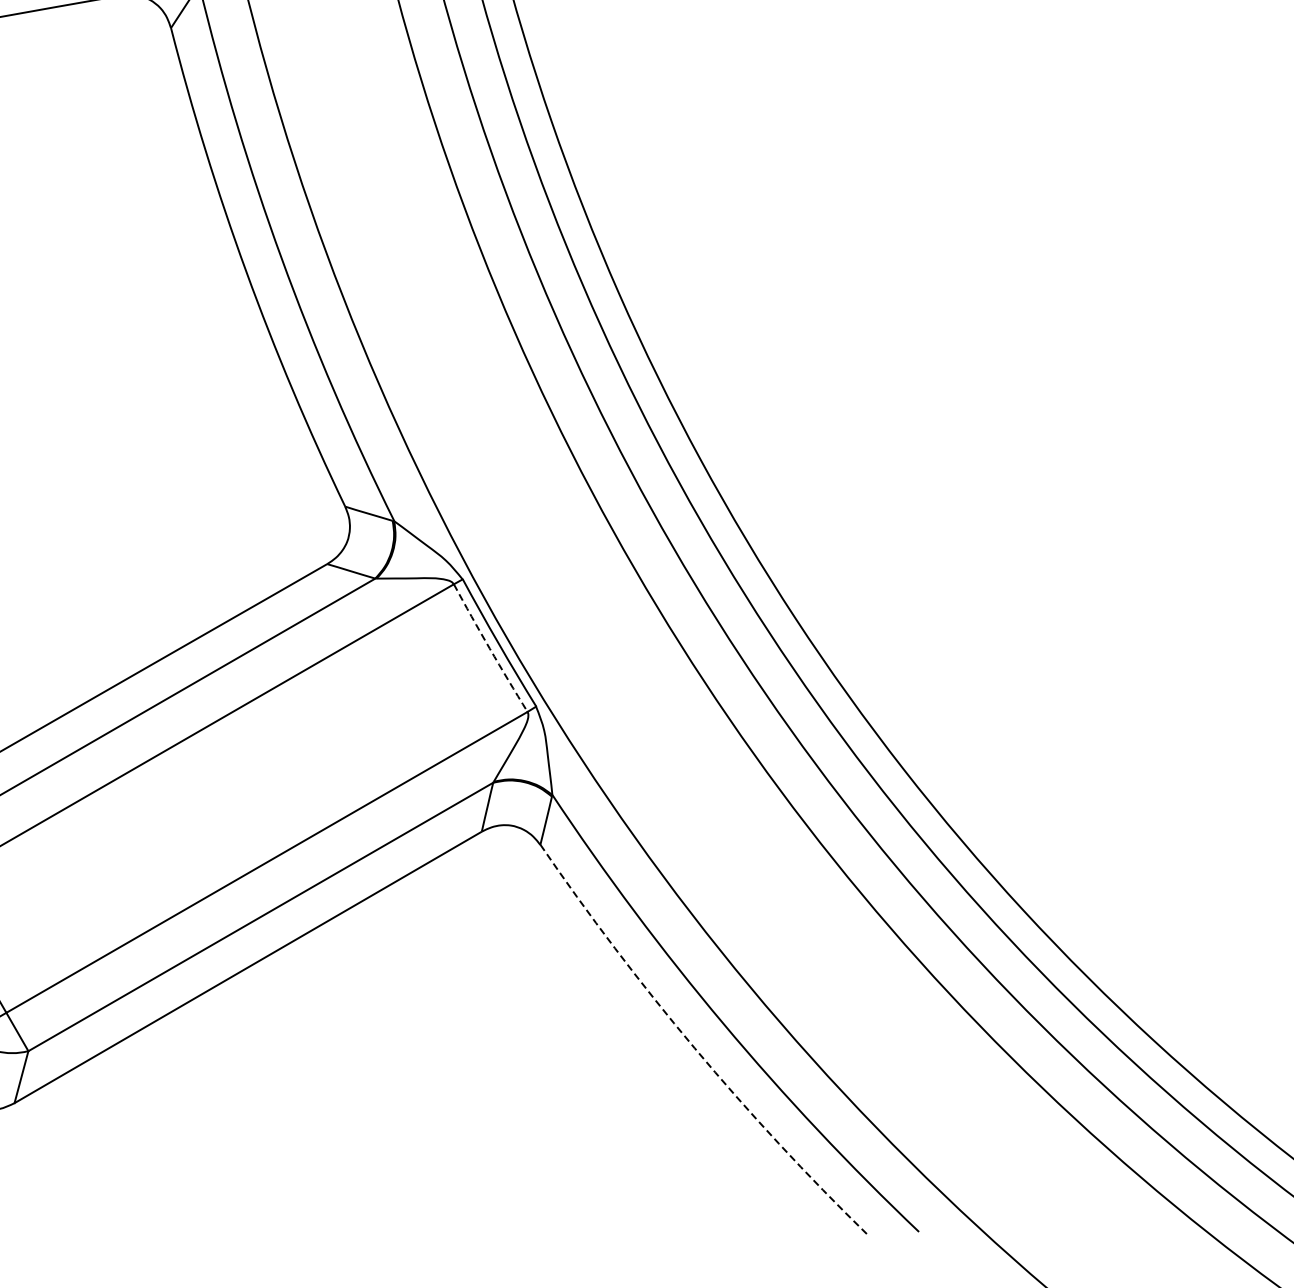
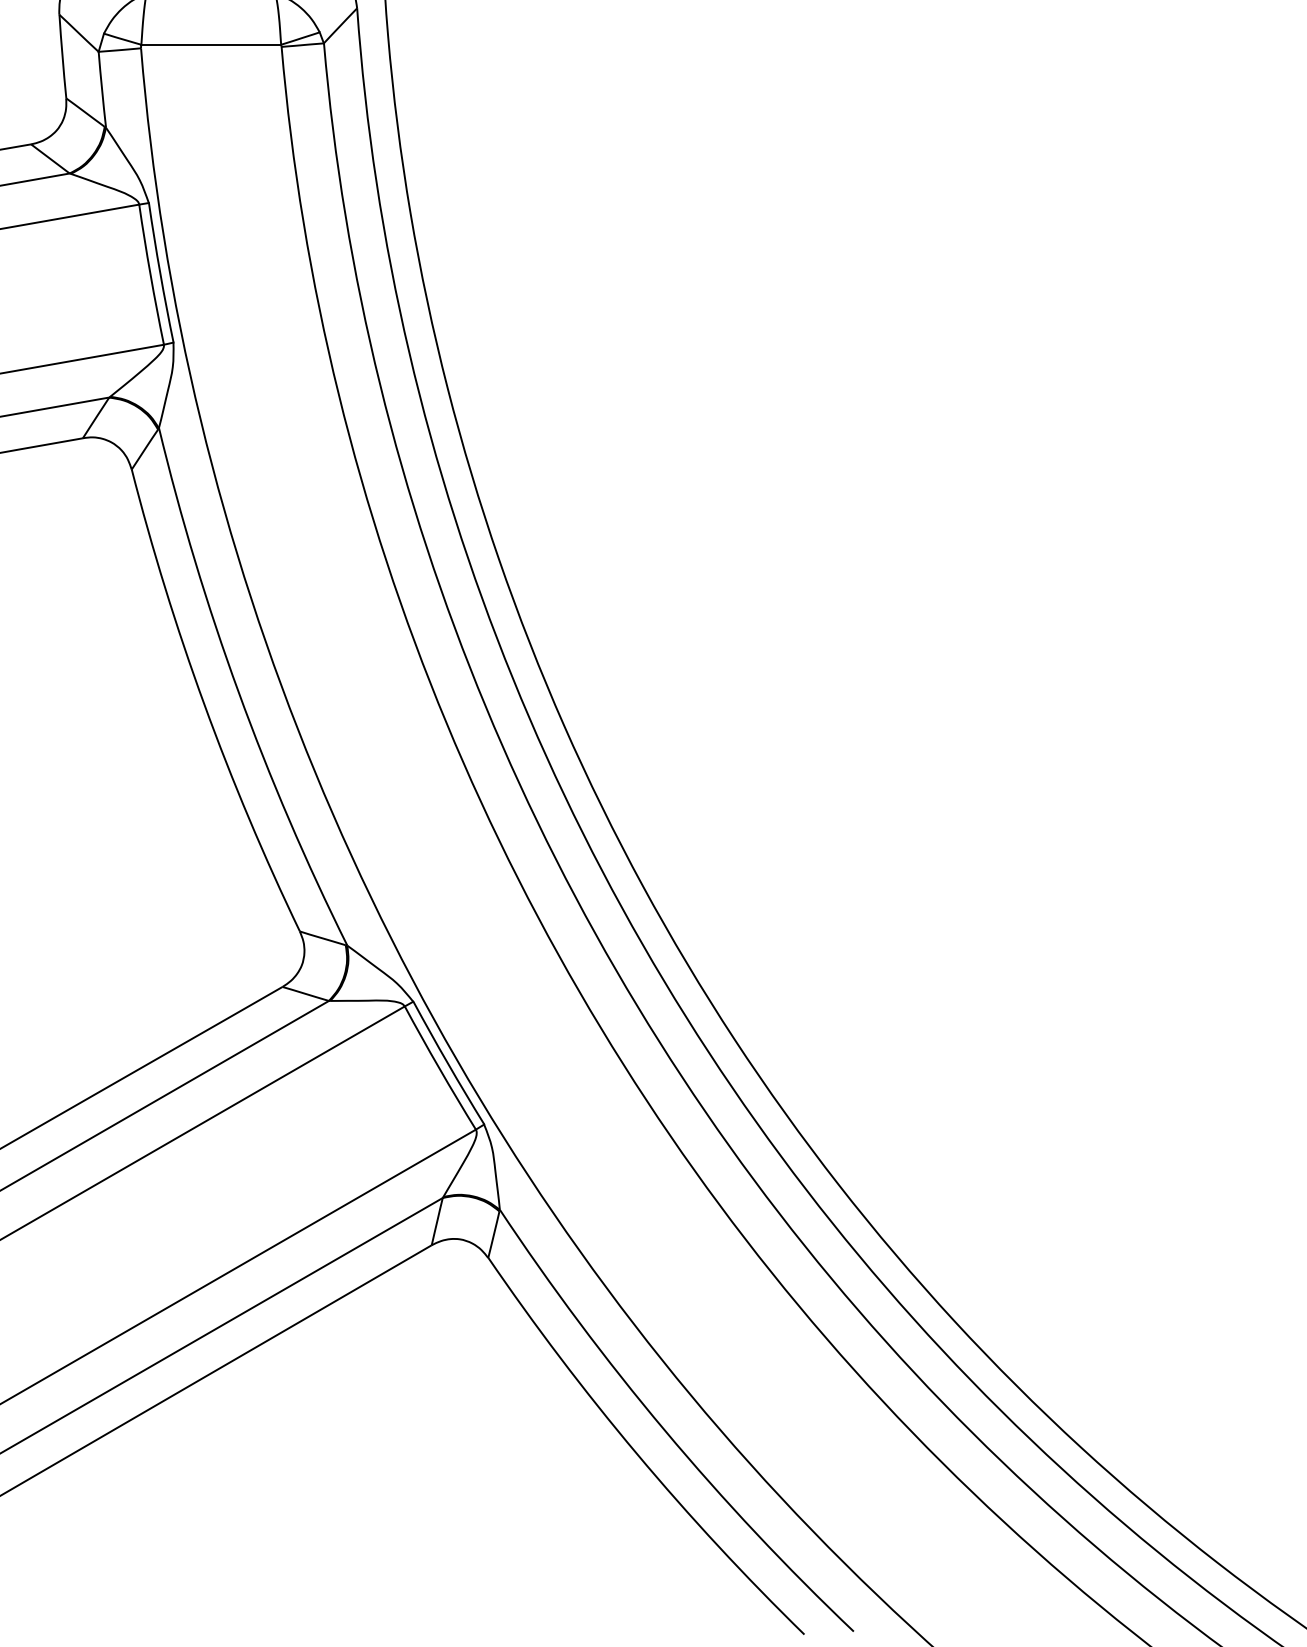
arc: (489, 648) -> (439, 1068), dashed -> solid
arc: (694, 1048) -> (637, 1454), dashed -> solid

